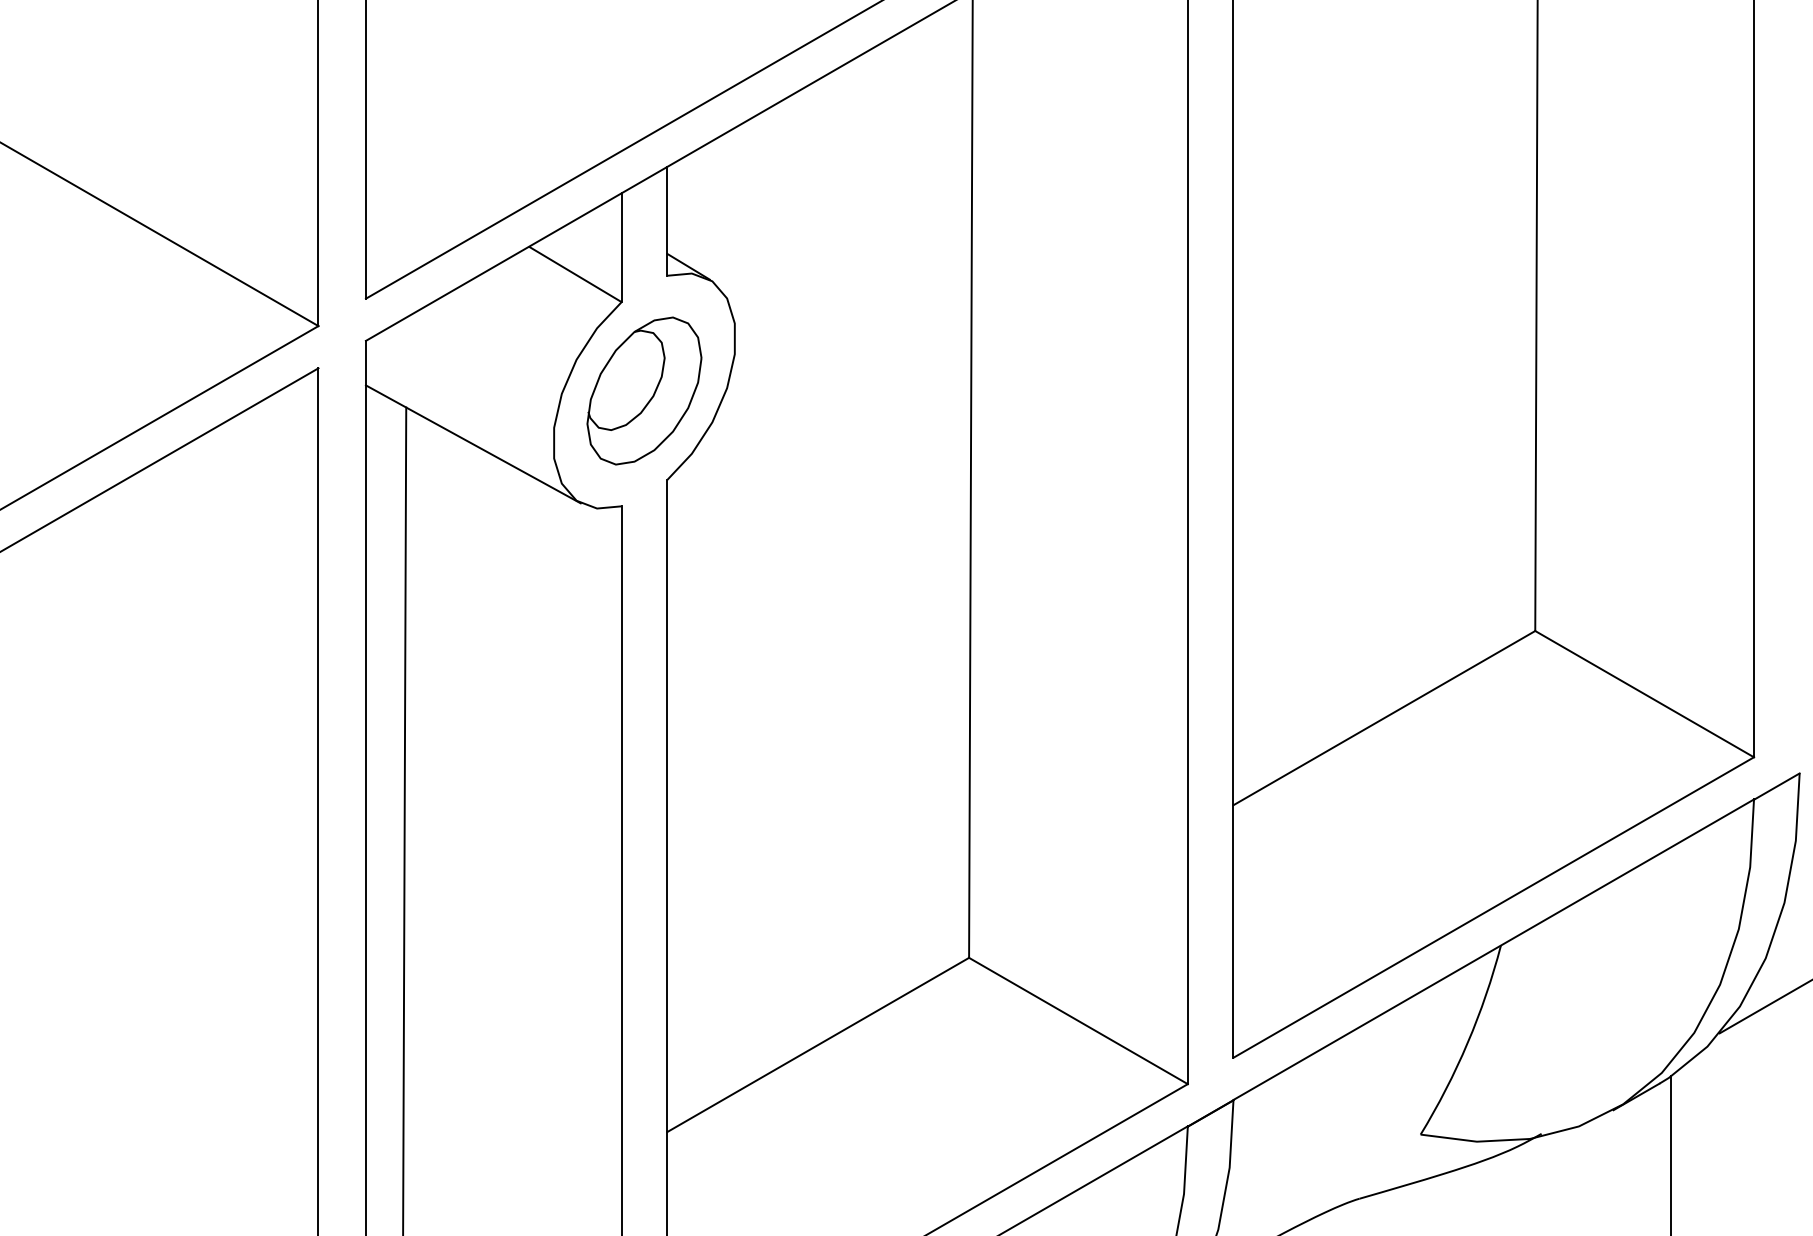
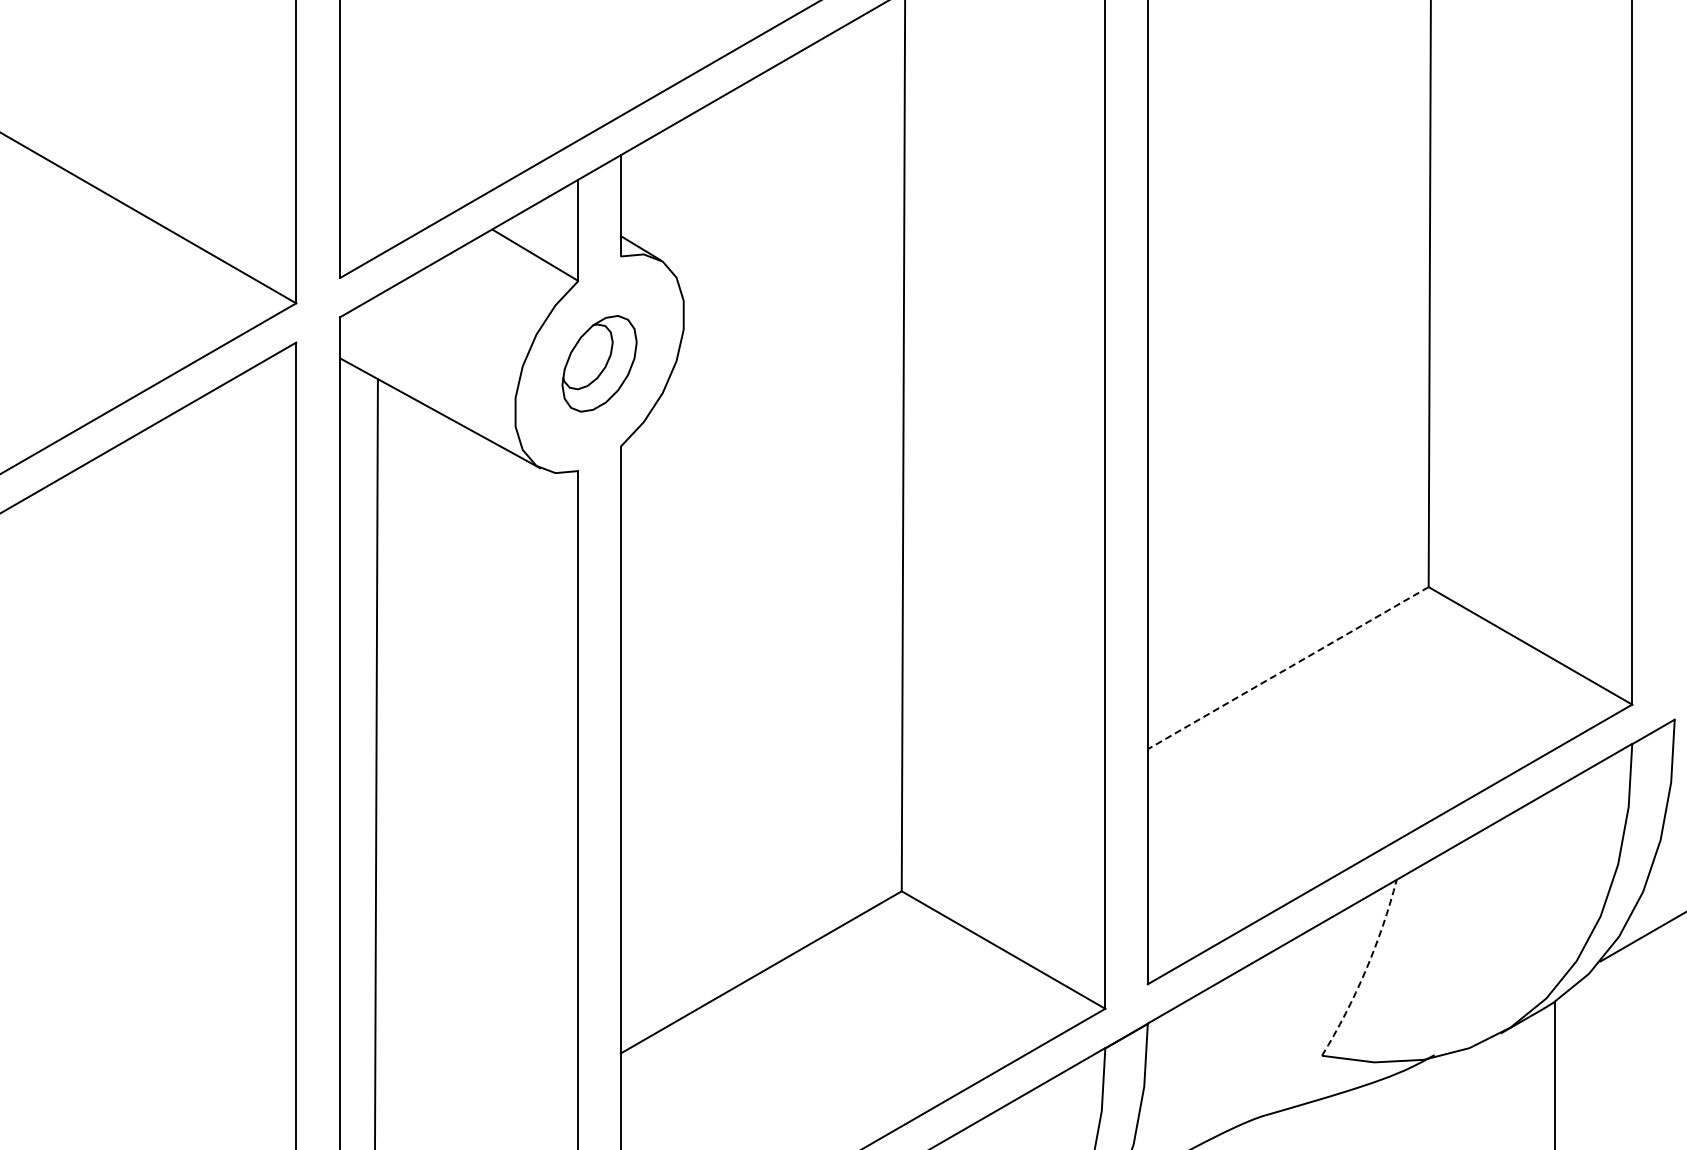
part: (644, 390) -> (599, 363), size x0.7
line: (1383, 718) -> (1287, 668), solid -> dashed
arc: (1467, 1042) -> (1365, 970), solid -> dashed

